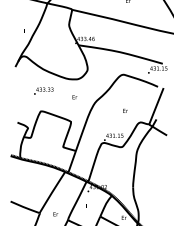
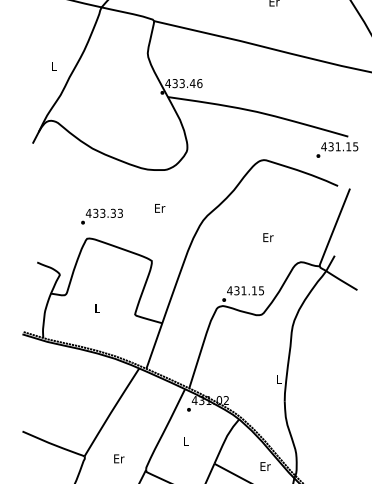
text: (43, 90) -> (101, 215), moved

